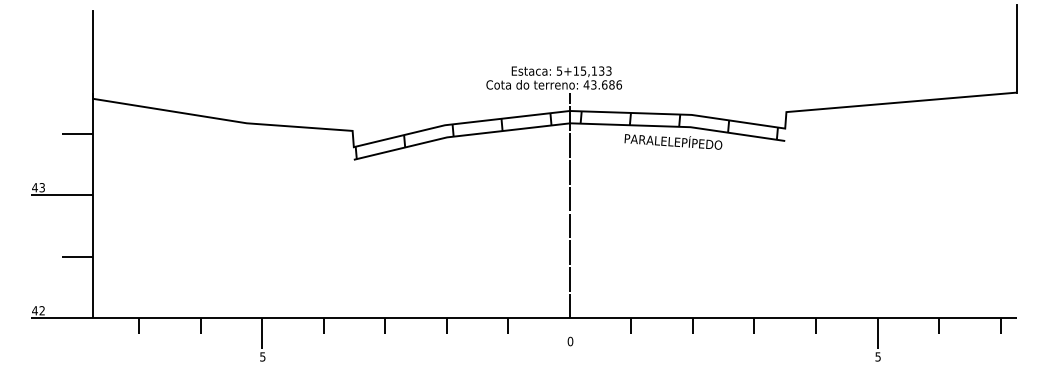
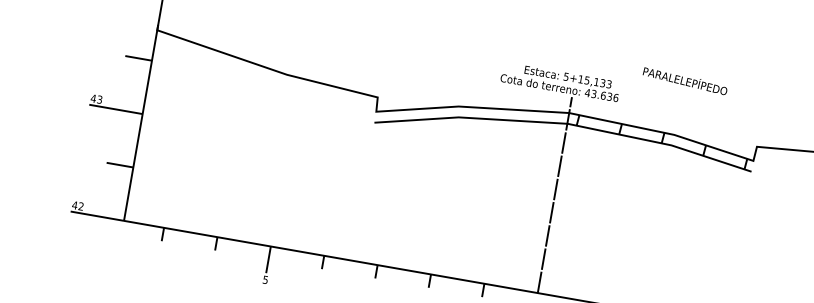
text: (611, 84) -> (609, 96), 43.686 -> 43.636
hatch: (453, 136) -> (464, 117), removed
text: (673, 141) -> (685, 81), moved

